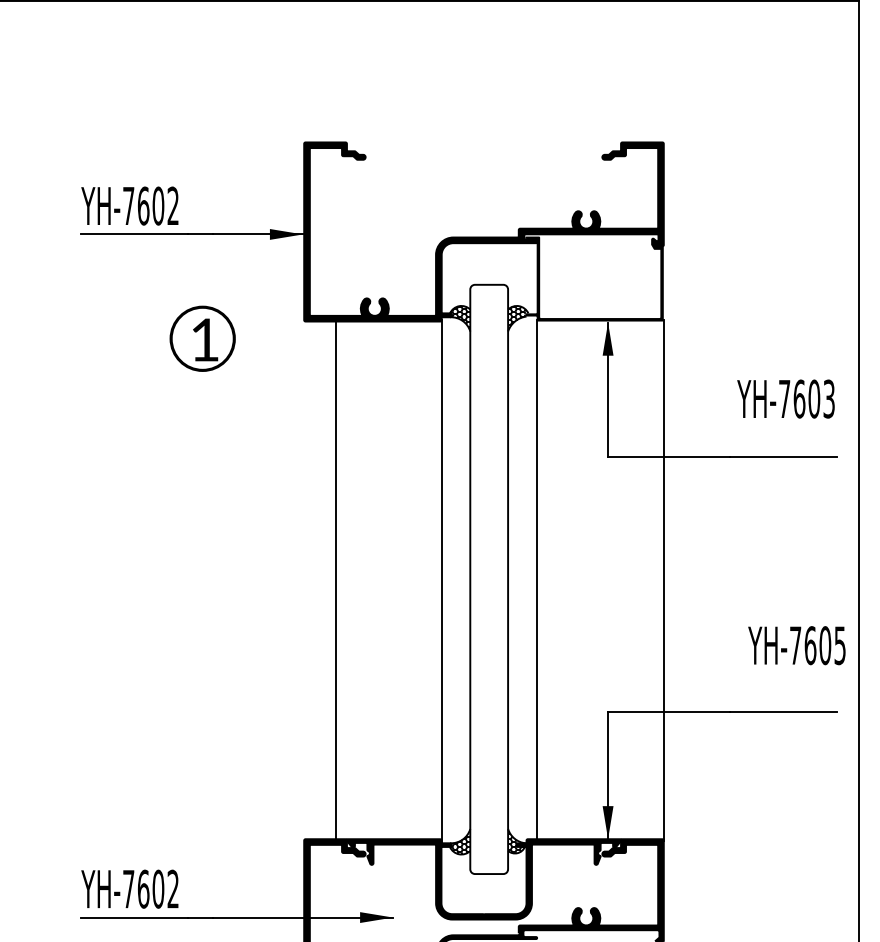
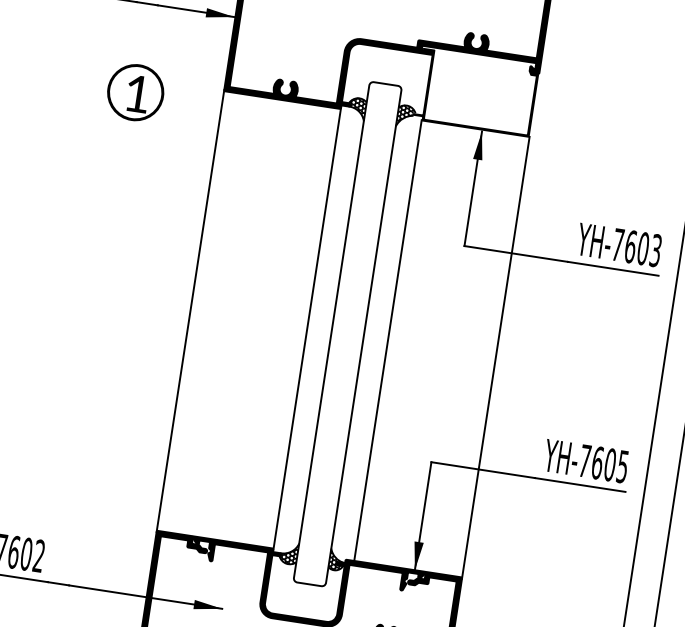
text: (785, 398) -> (618, 244), moved
line: (336, 580) -> (190, 311), moved
text: (796, 645) -> (585, 461), moved

